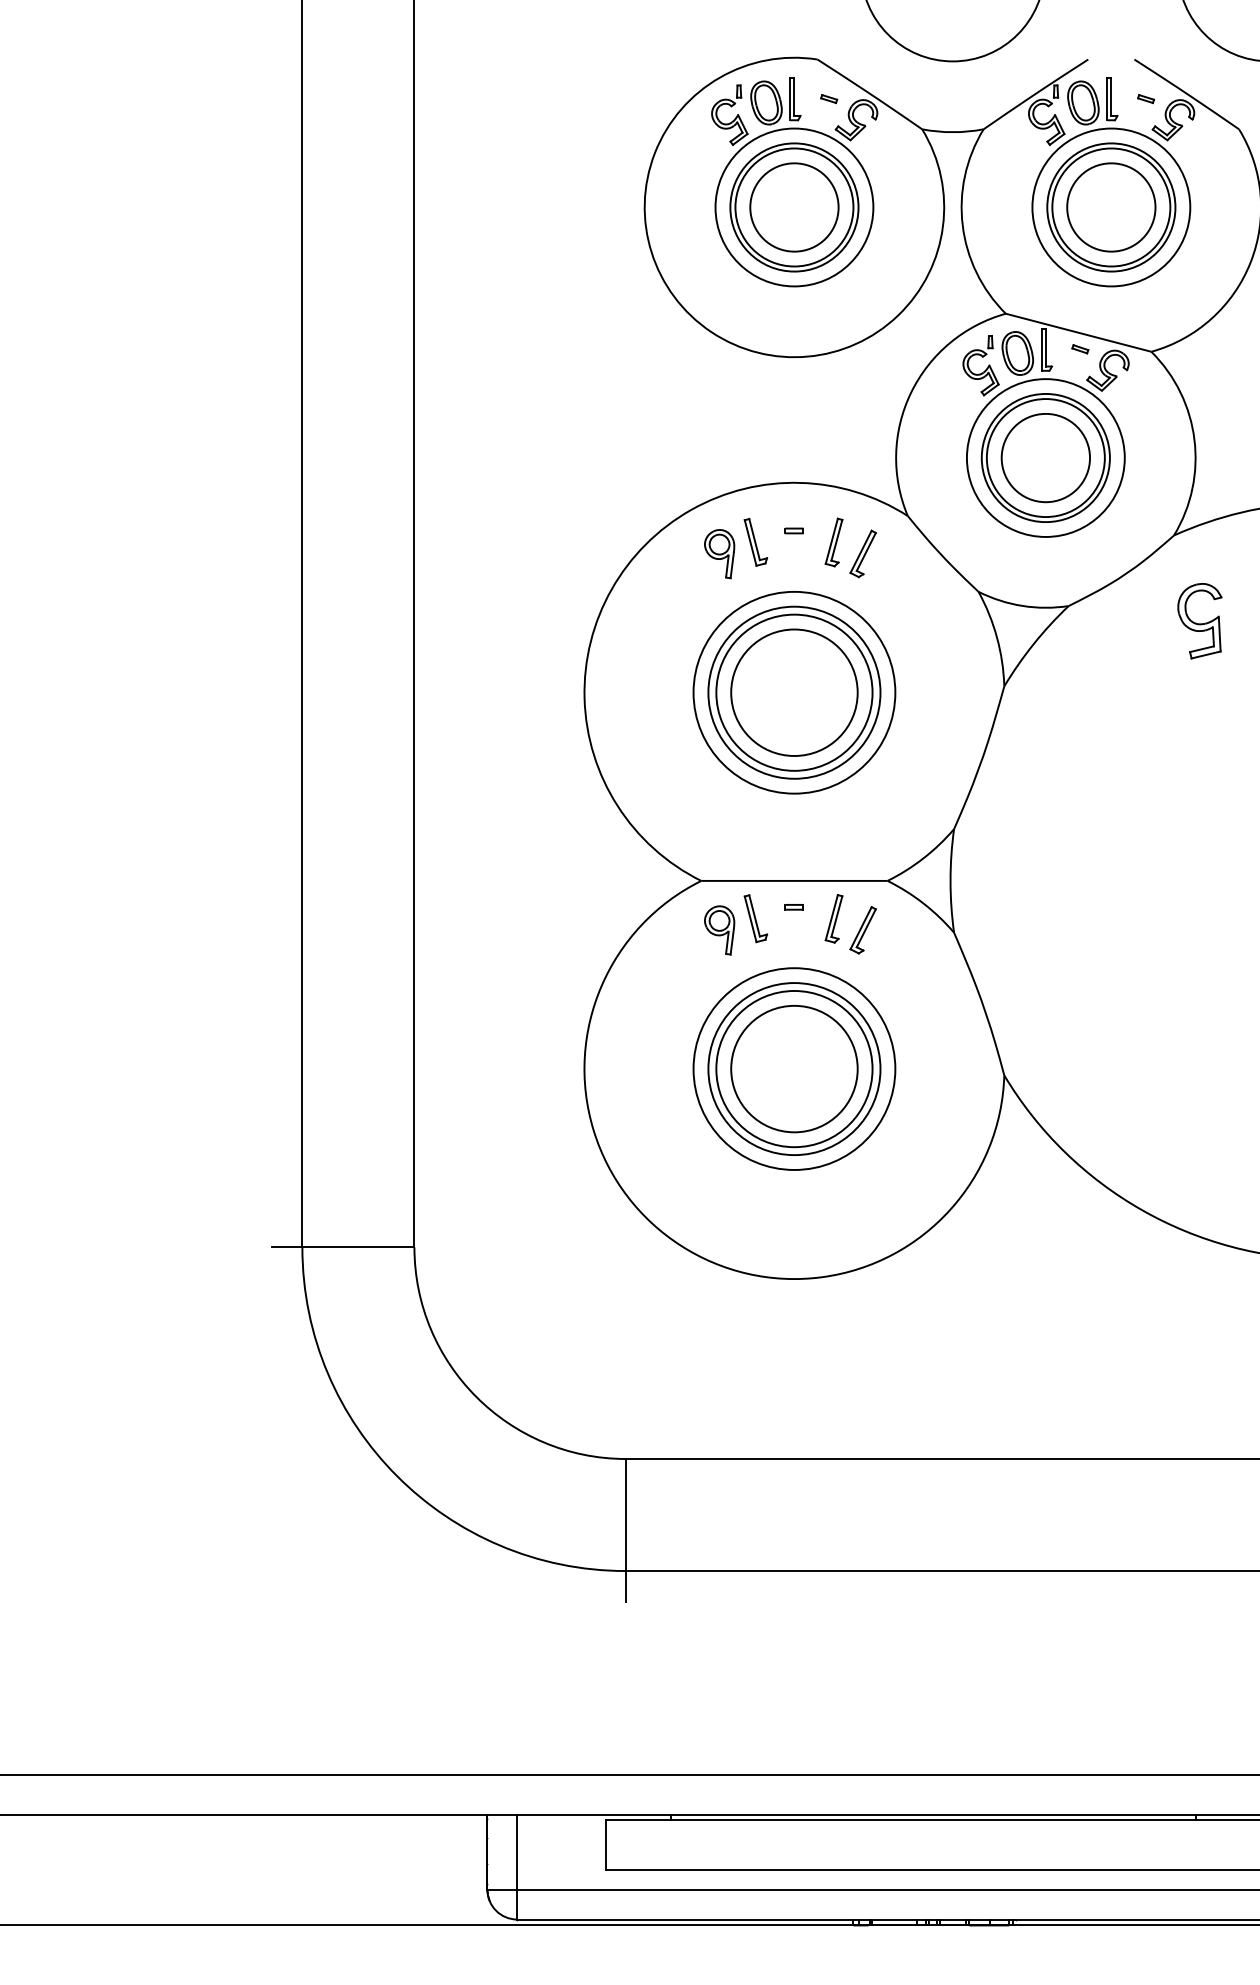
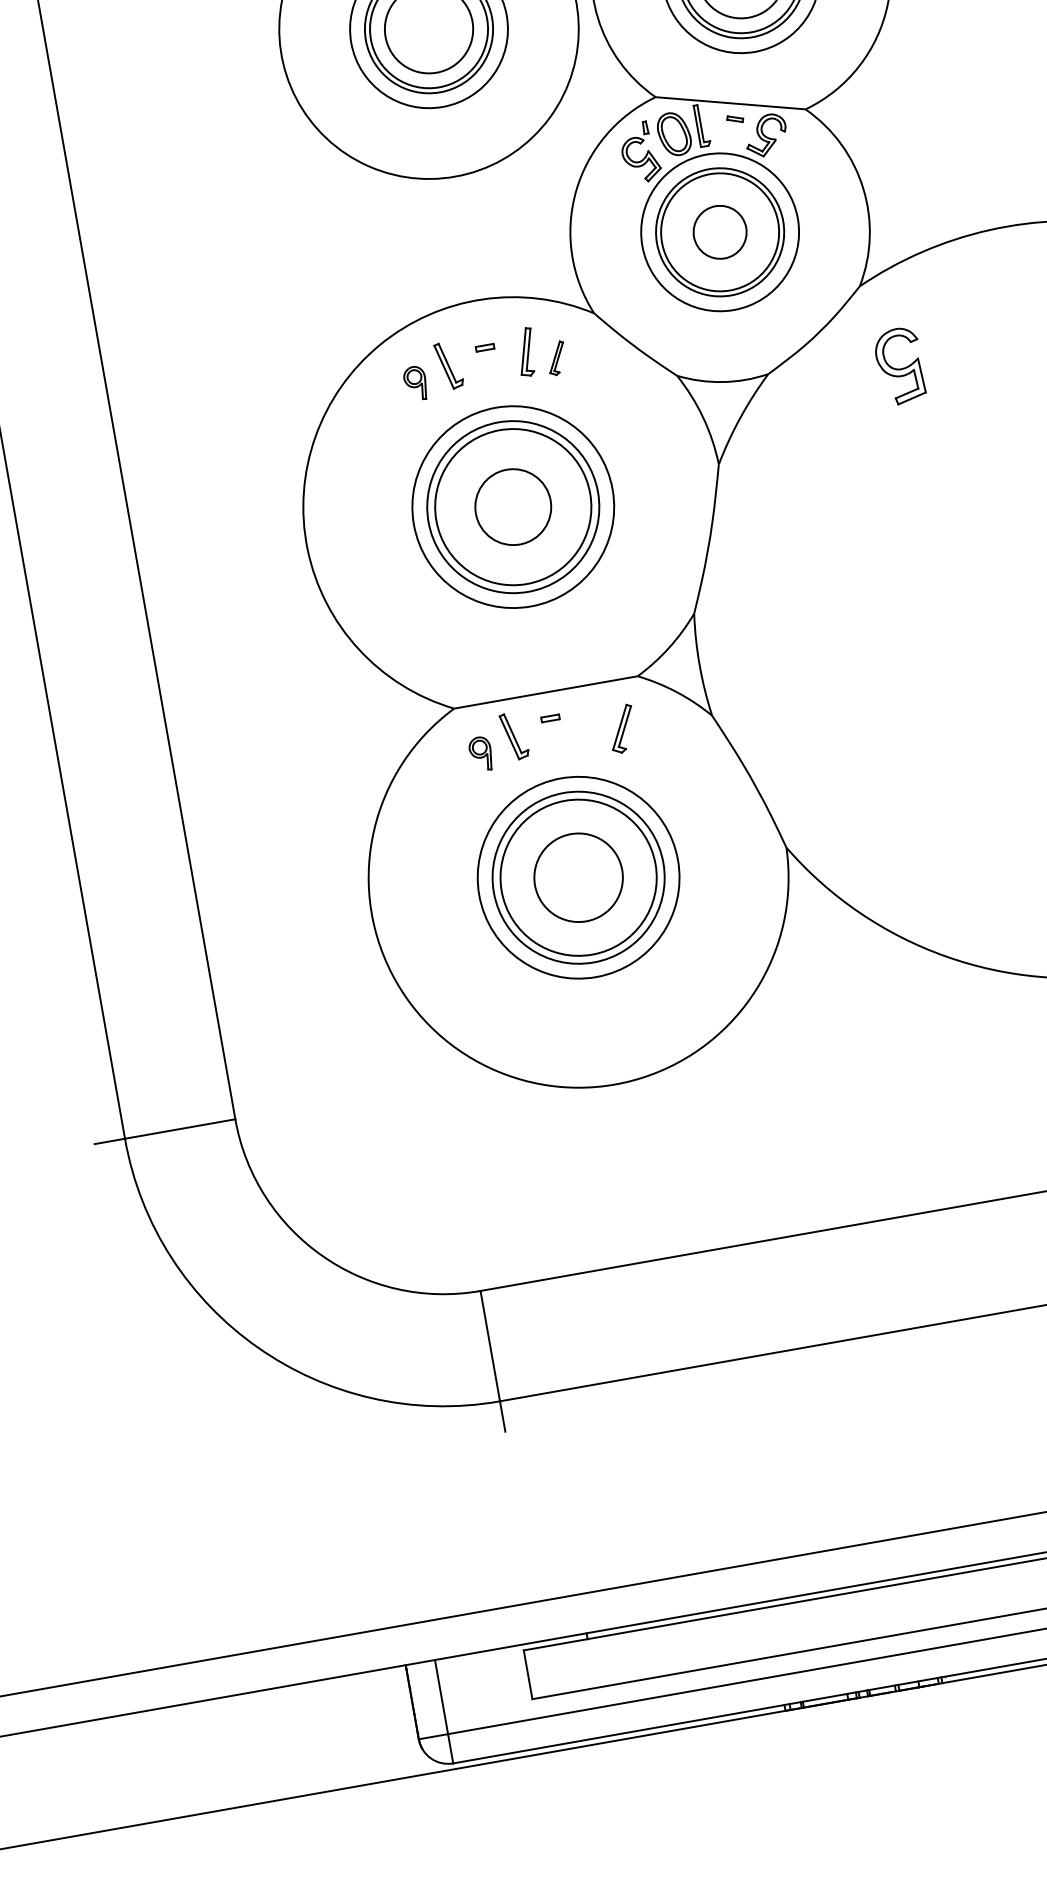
circle: (1045, 457) -> (719, 231), size x0.6
part: (862, 553) -> (556, 358), size x0.7
part: (719, 554) -> (415, 384), size x0.7
circle: (794, 692) -> (513, 506), size x0.6
part: (833, 918) -> (590, 722), removed
part: (719, 930) -> (480, 754), size x0.7
circle: (794, 1068) -> (578, 877), size x0.7

